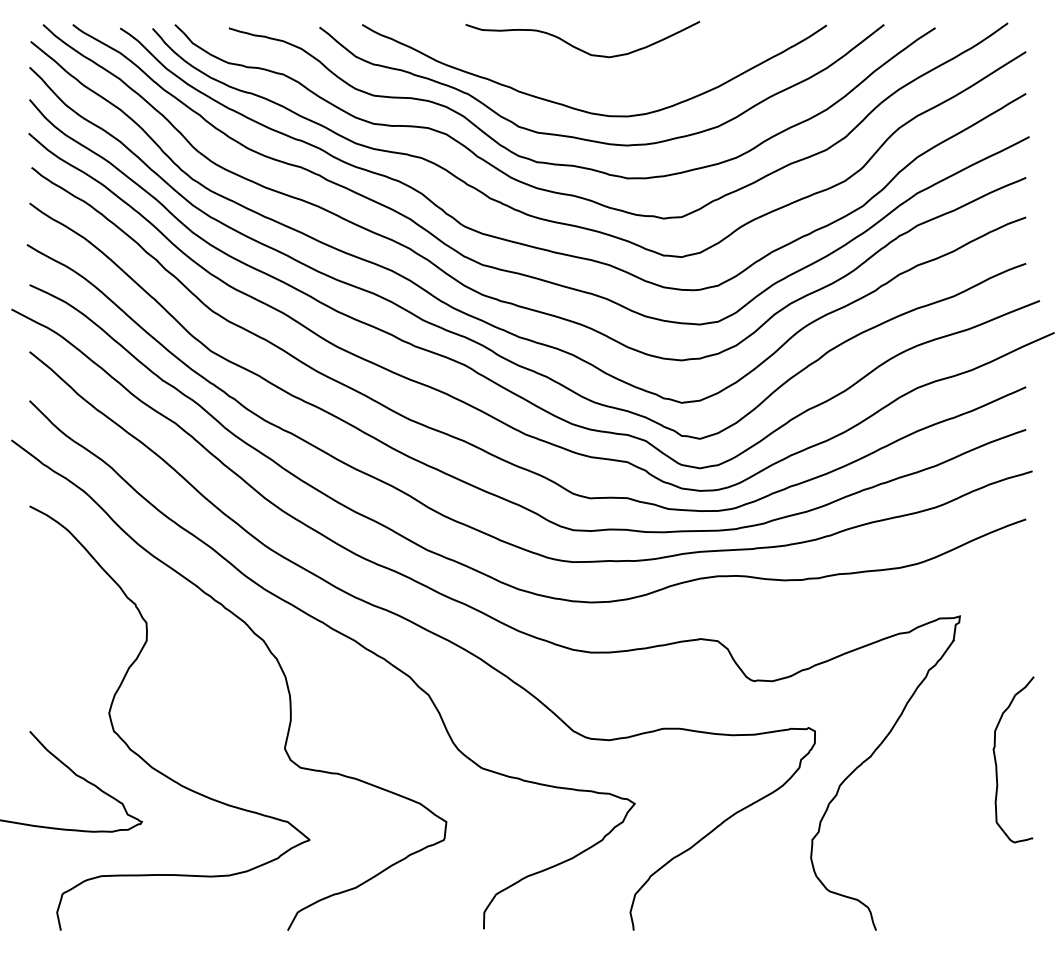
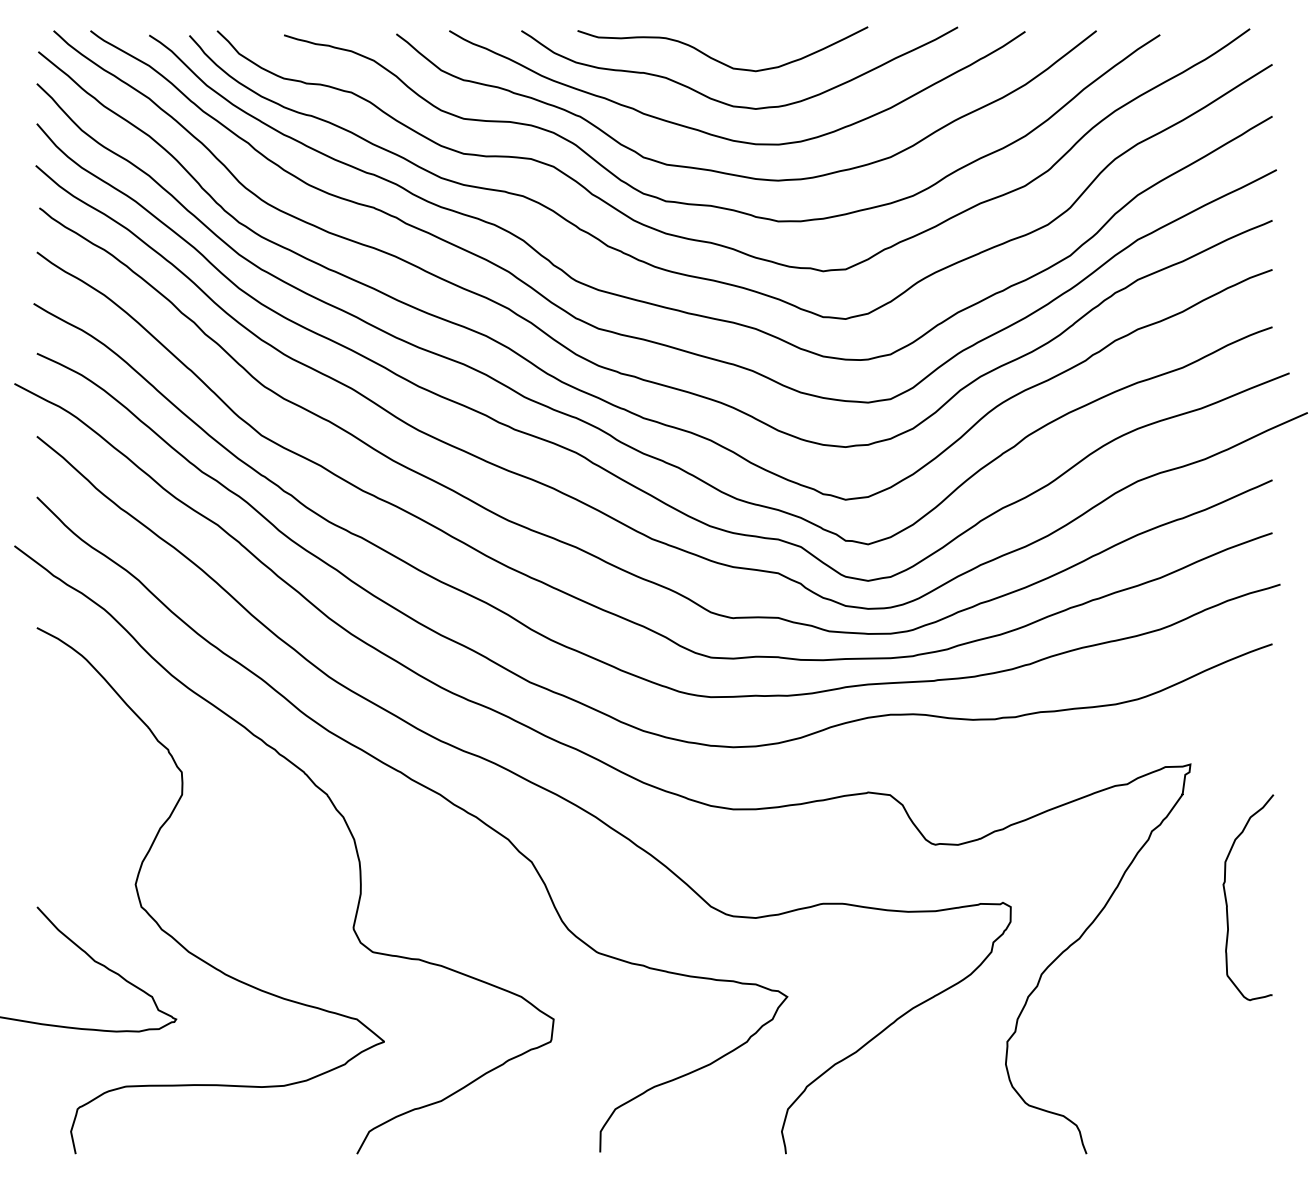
curve: (585, 82) -> (726, 102), added
curve: (996, 759) -> (1227, 897), moved

